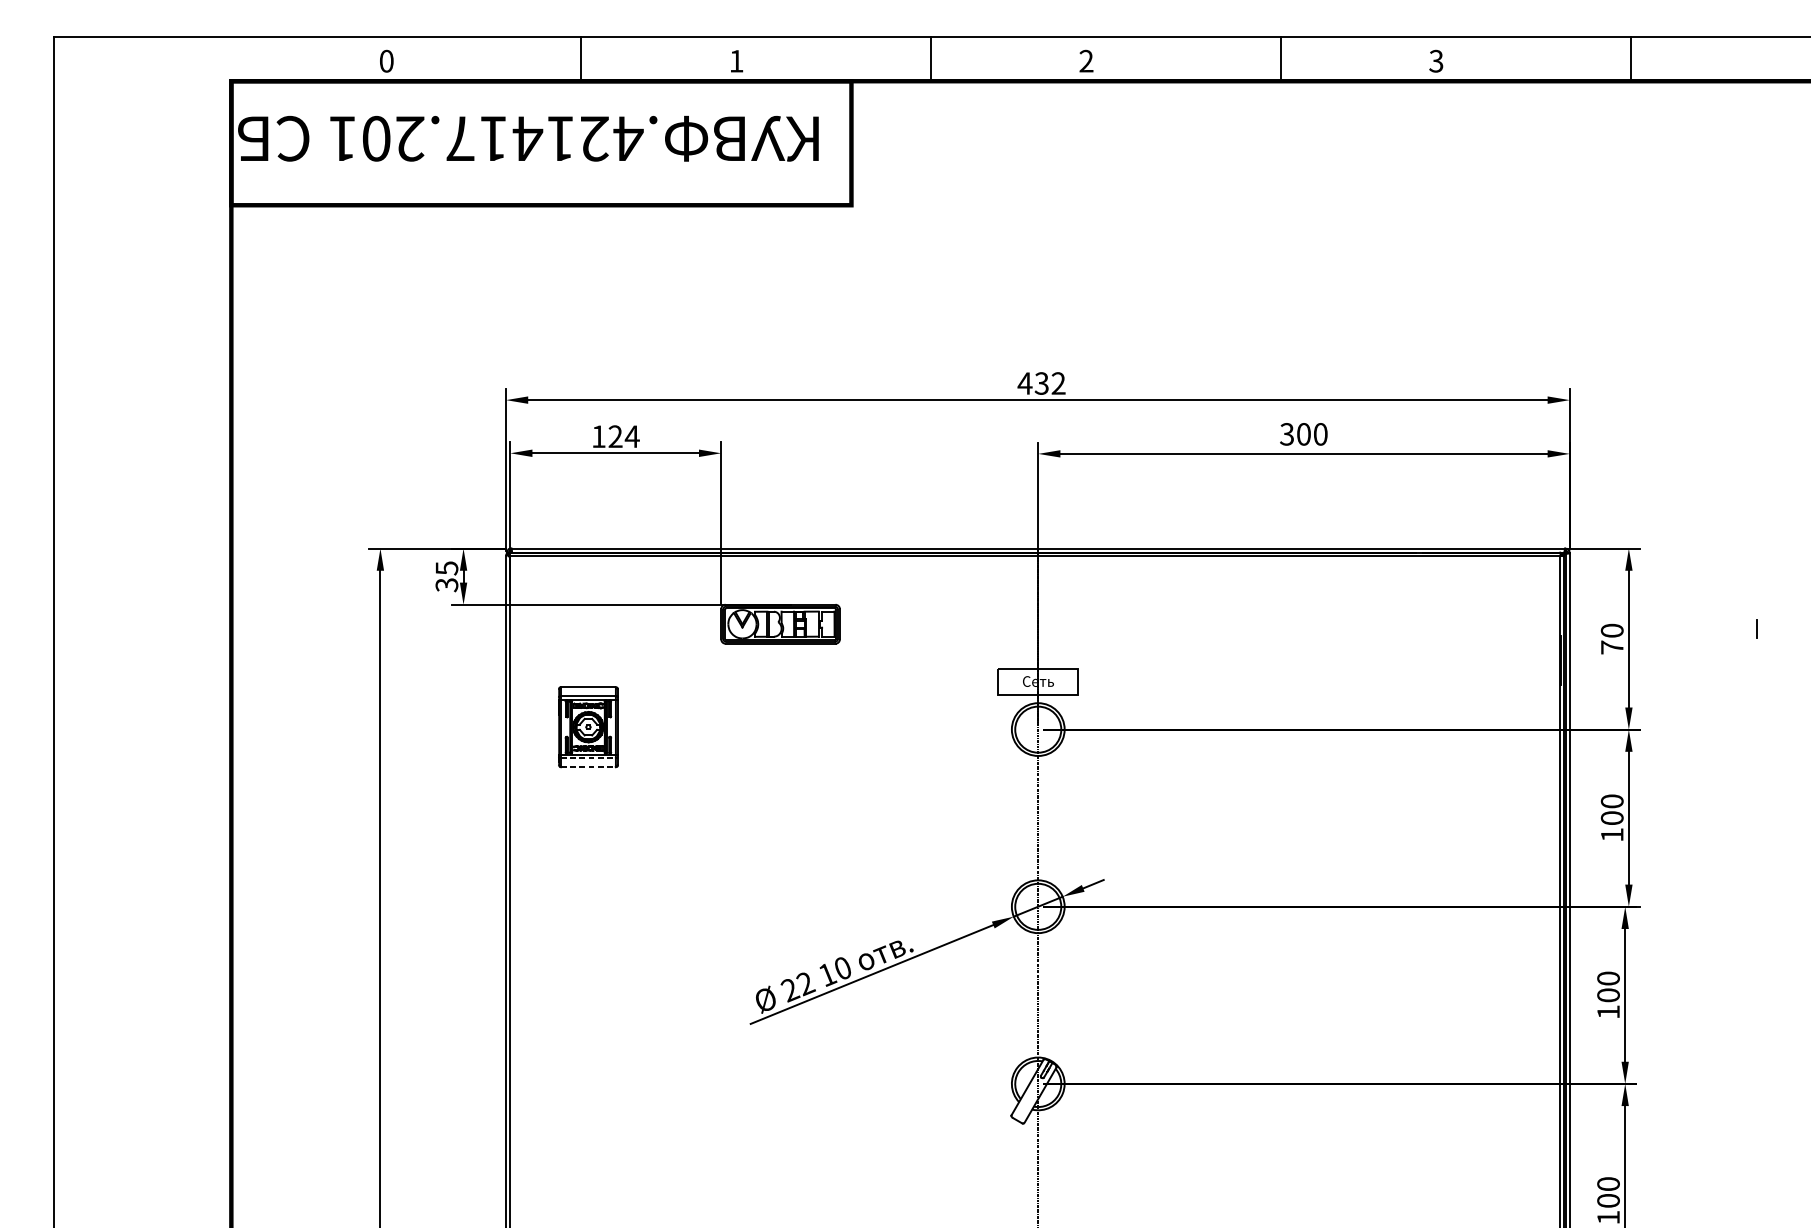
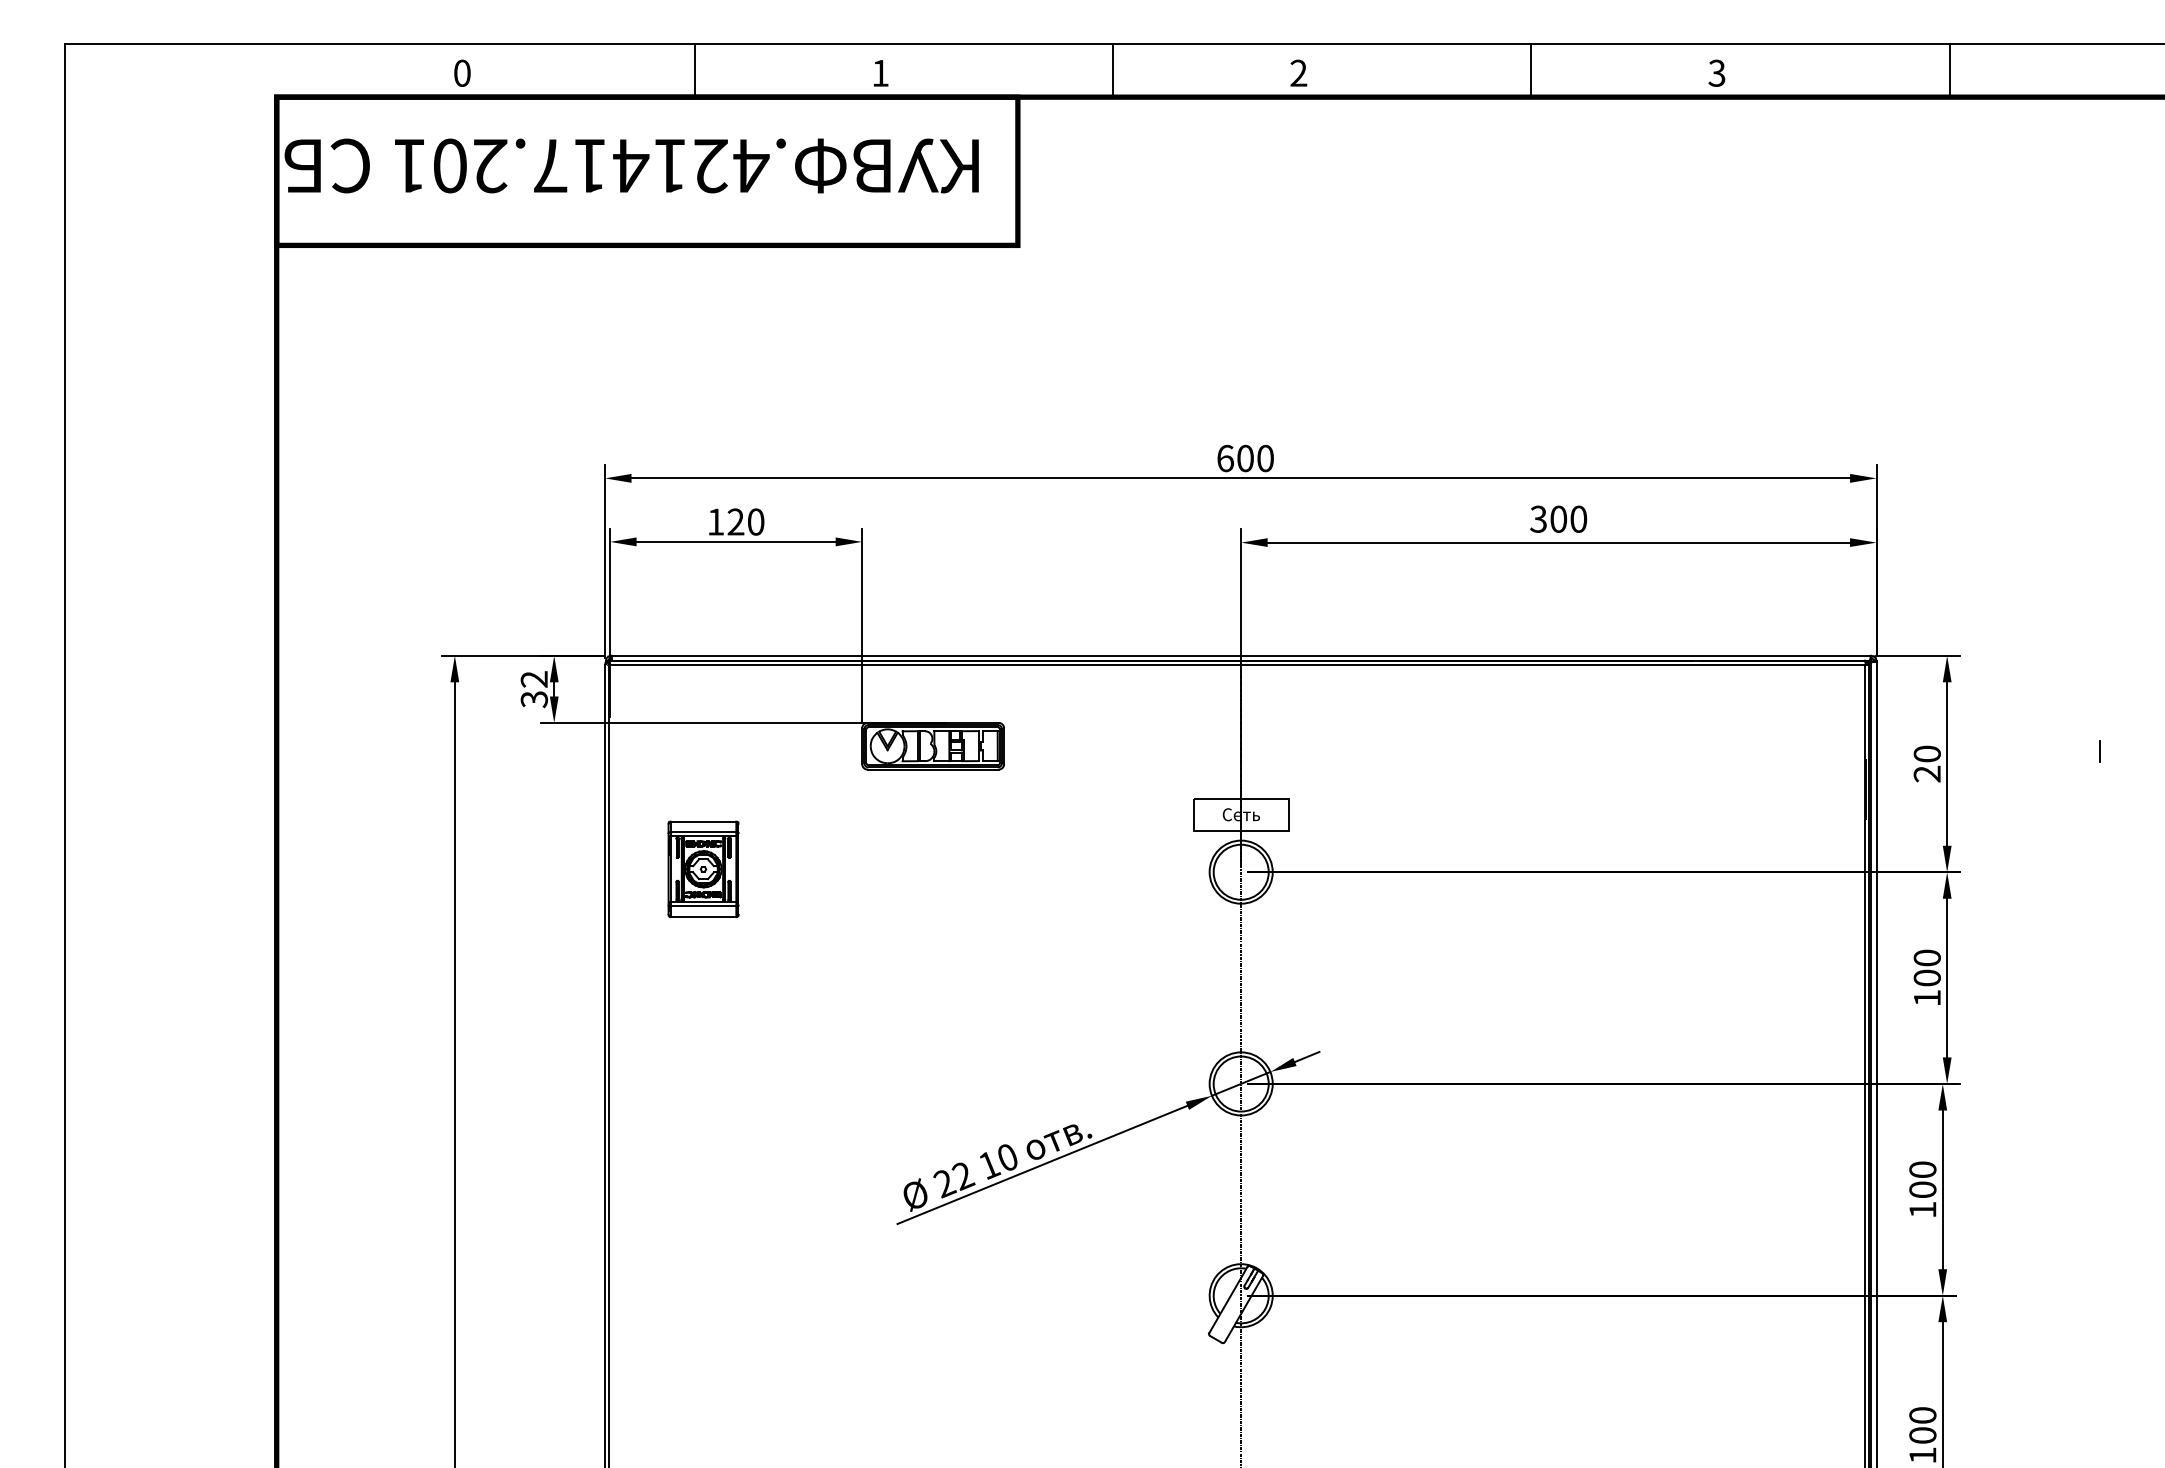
text: (1041, 383) -> (1244, 458), 432 -> 600
text: (631, 436) -> (755, 521), 124 -> 120
text: (447, 568) -> (534, 679), 35 -> 32
text: (1611, 647) -> (1926, 773), 70 -> 20
line: (588, 758) -> (703, 906), dashed -> solid
line: (588, 766) -> (703, 916), dashed -> solid

